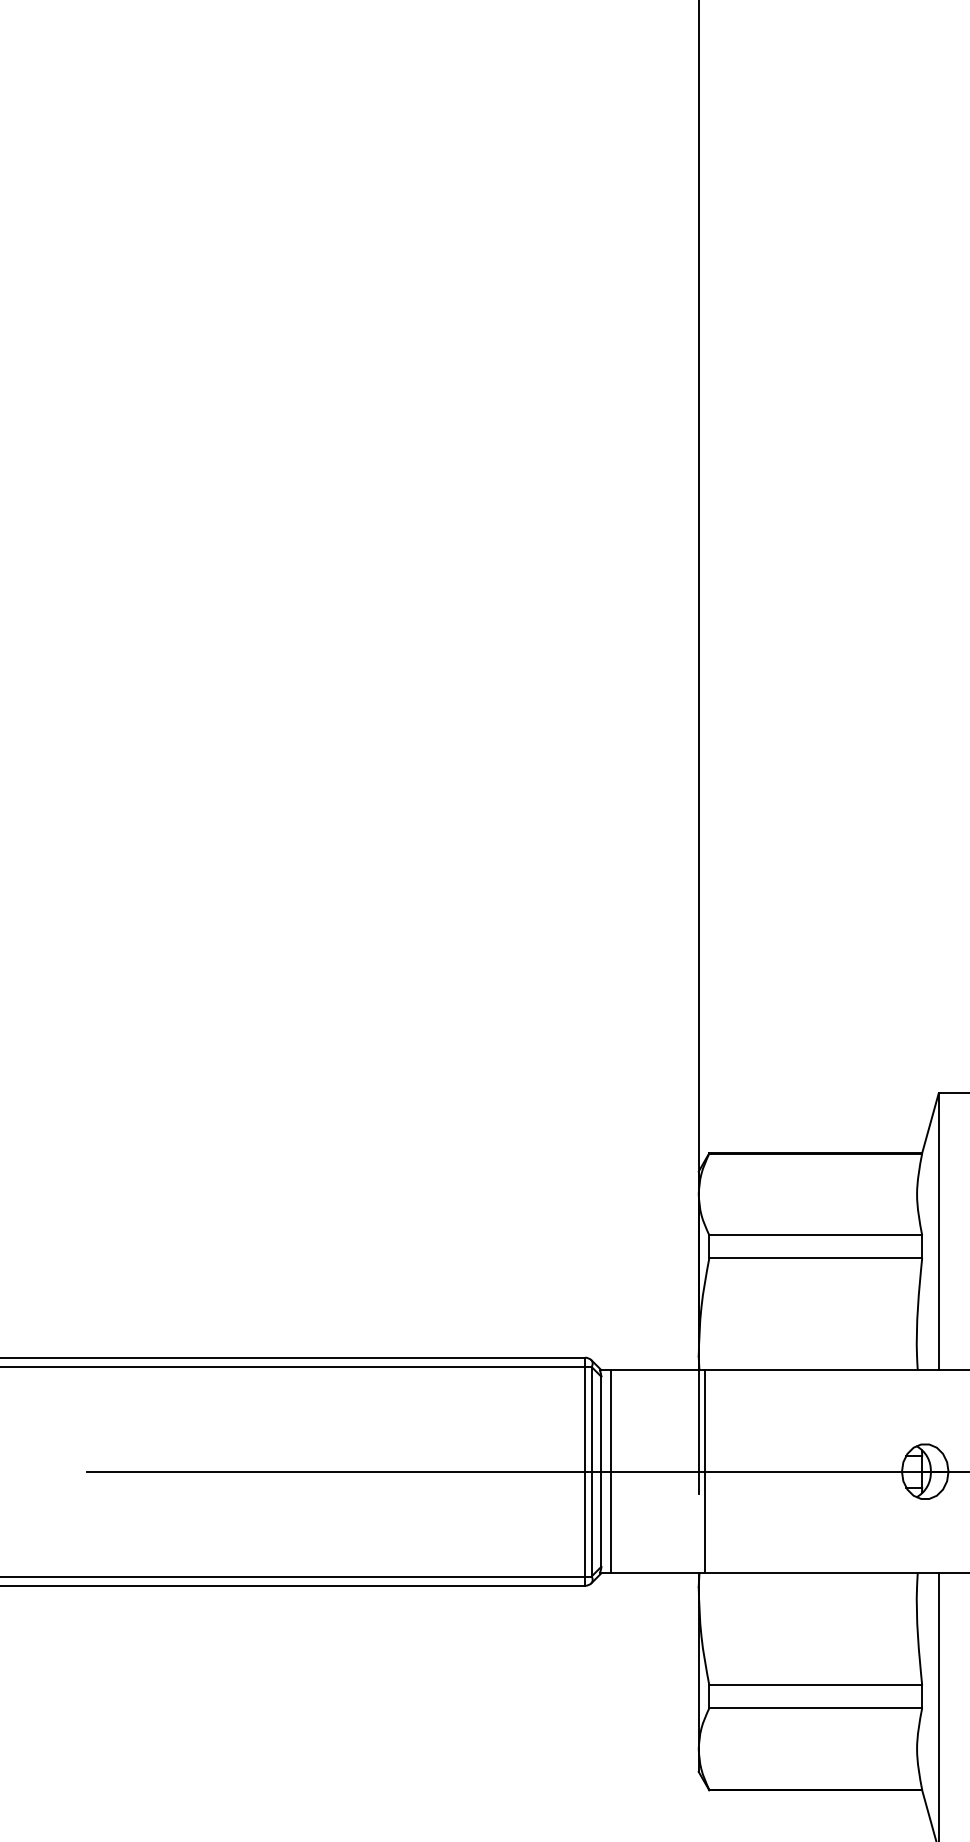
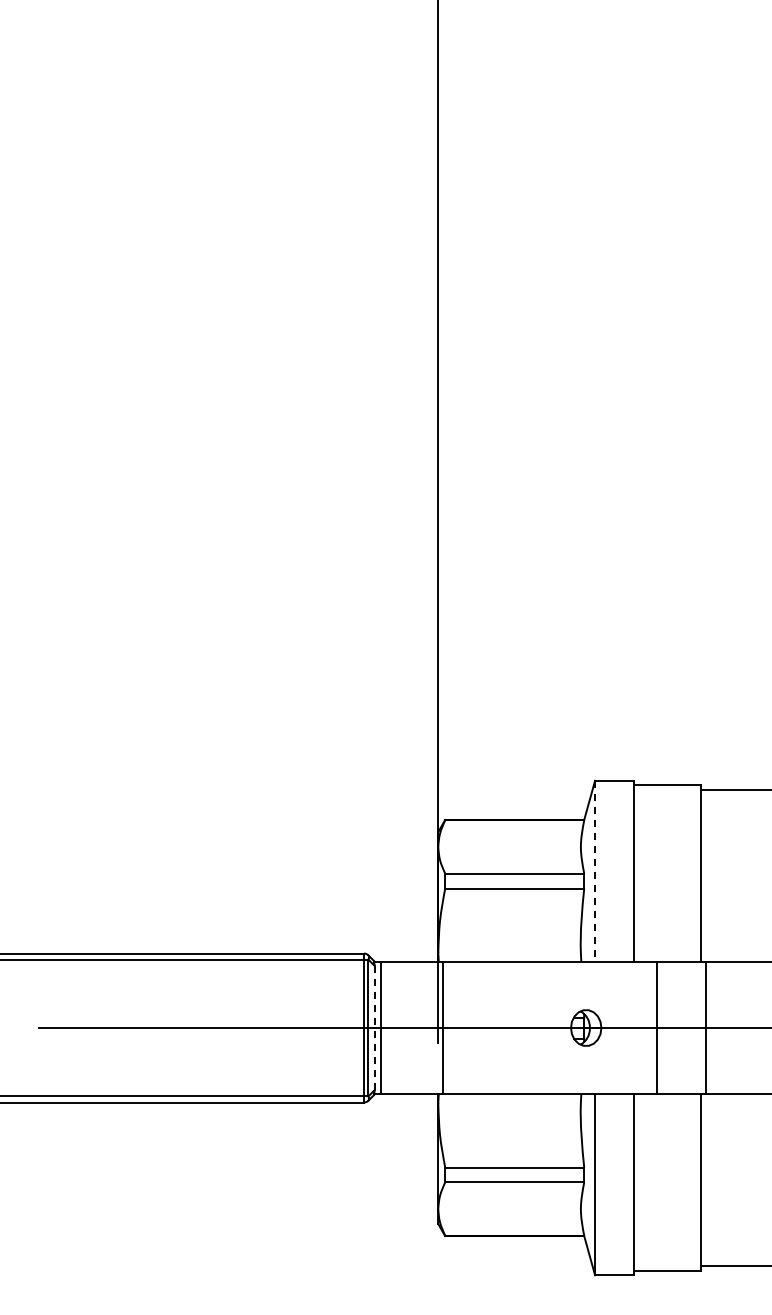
line: (939, 1232) -> (595, 871), solid -> dashed
line: (601, 1470) -> (374, 1027), solid -> dashed

